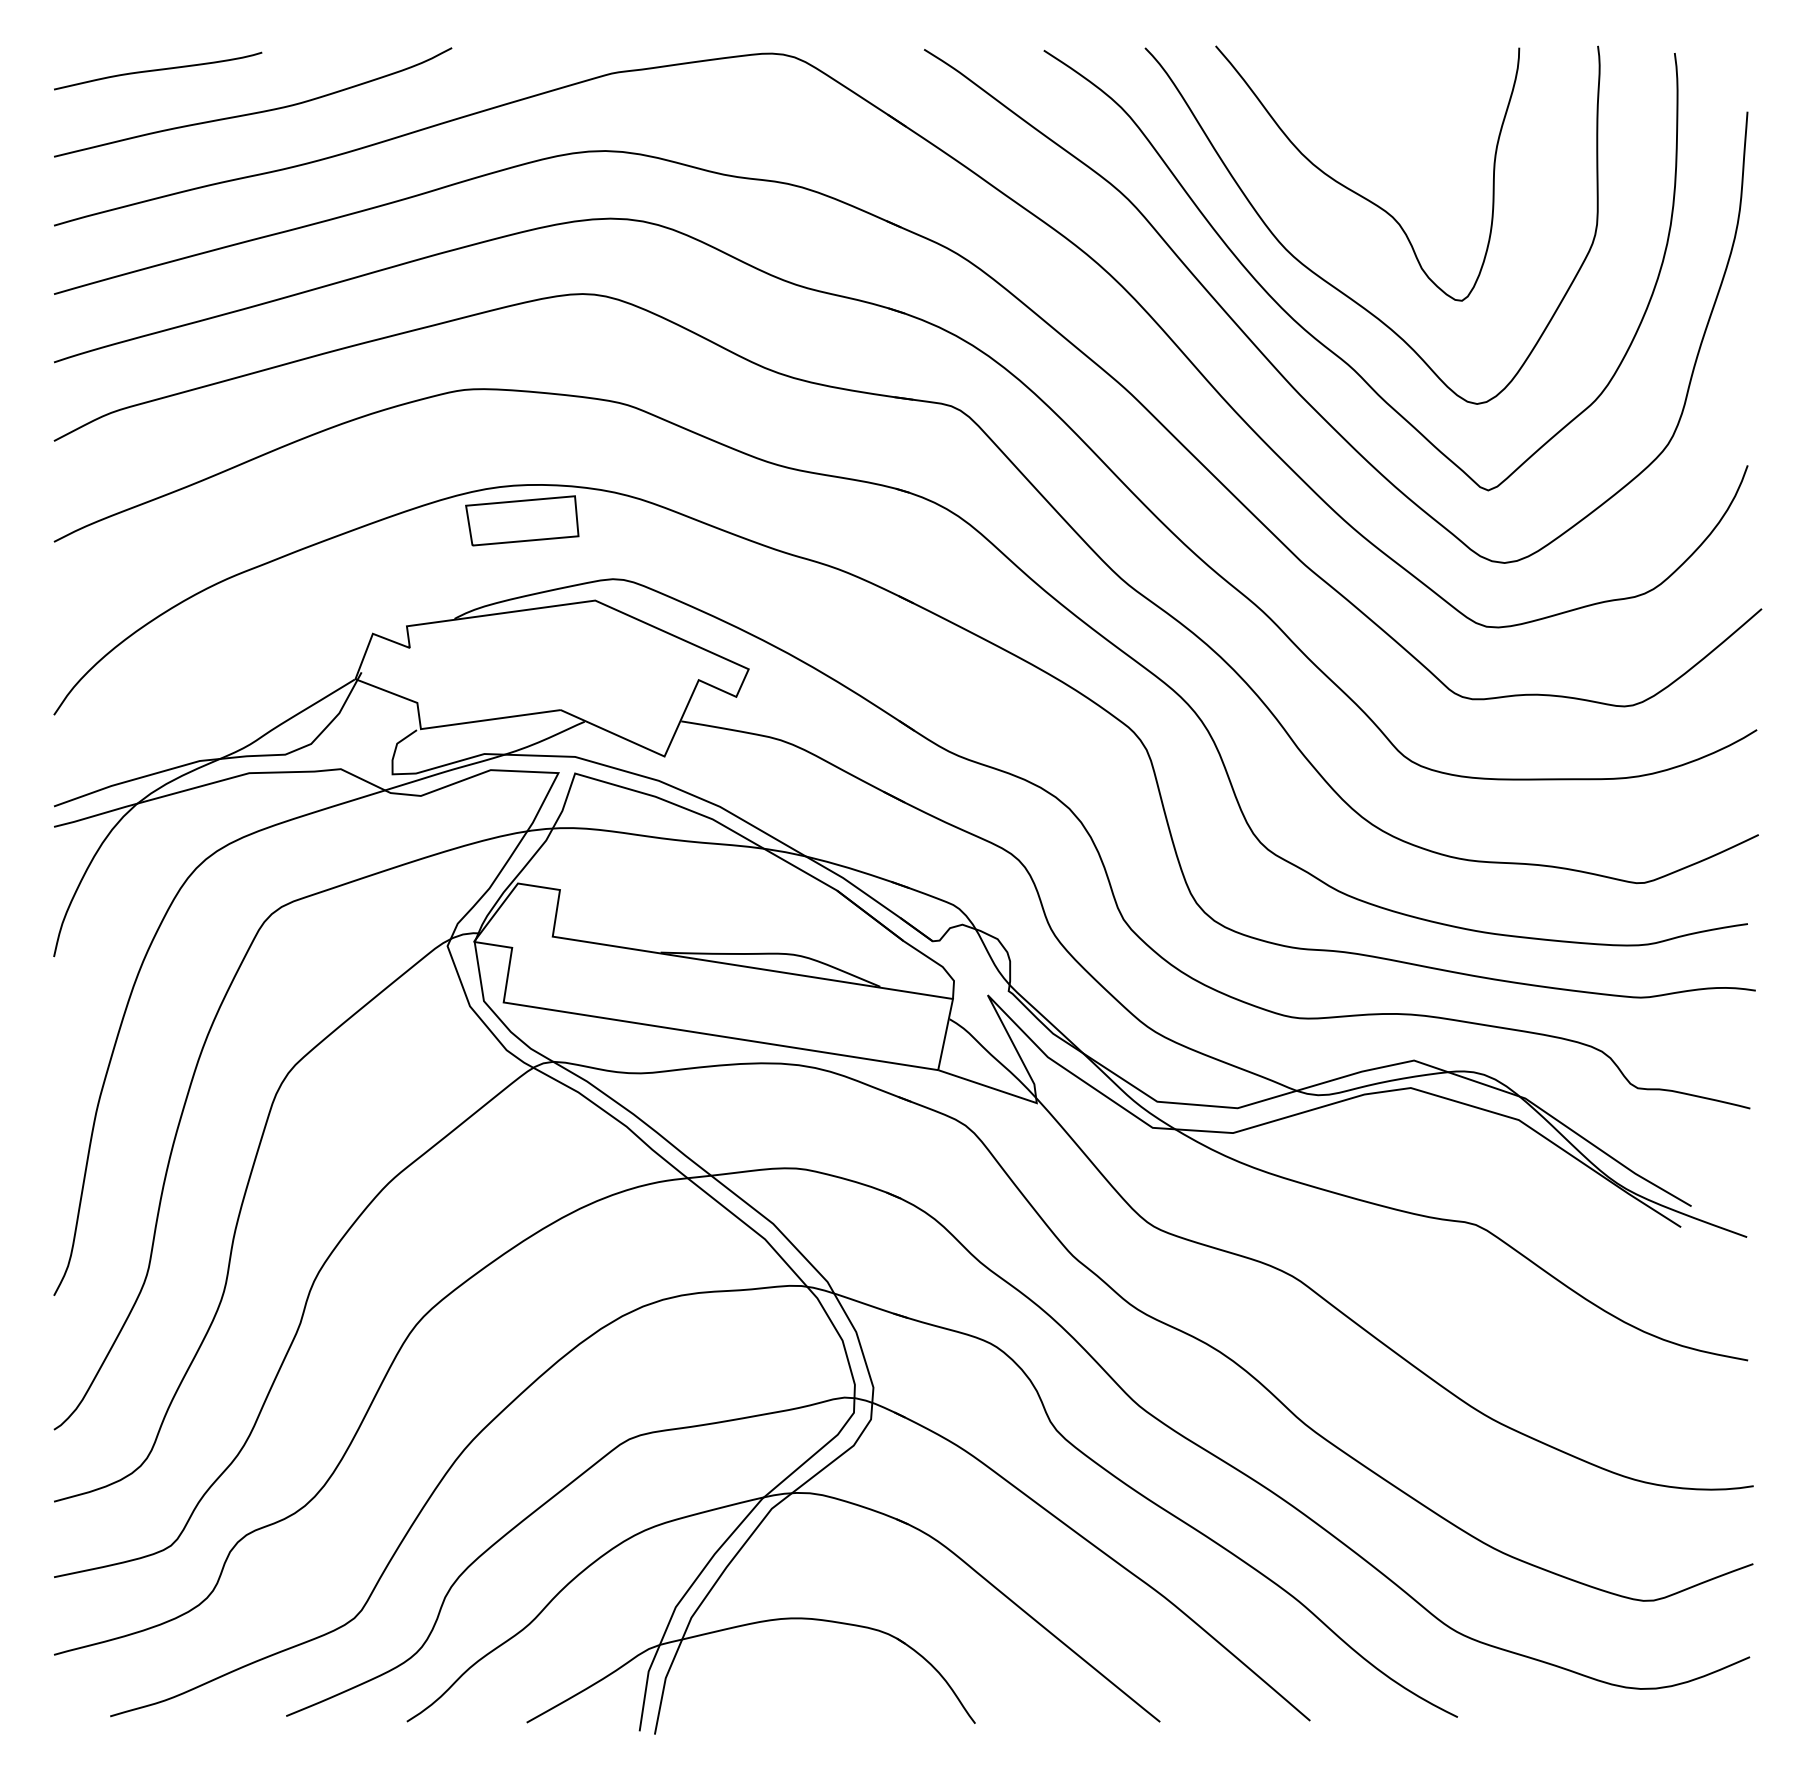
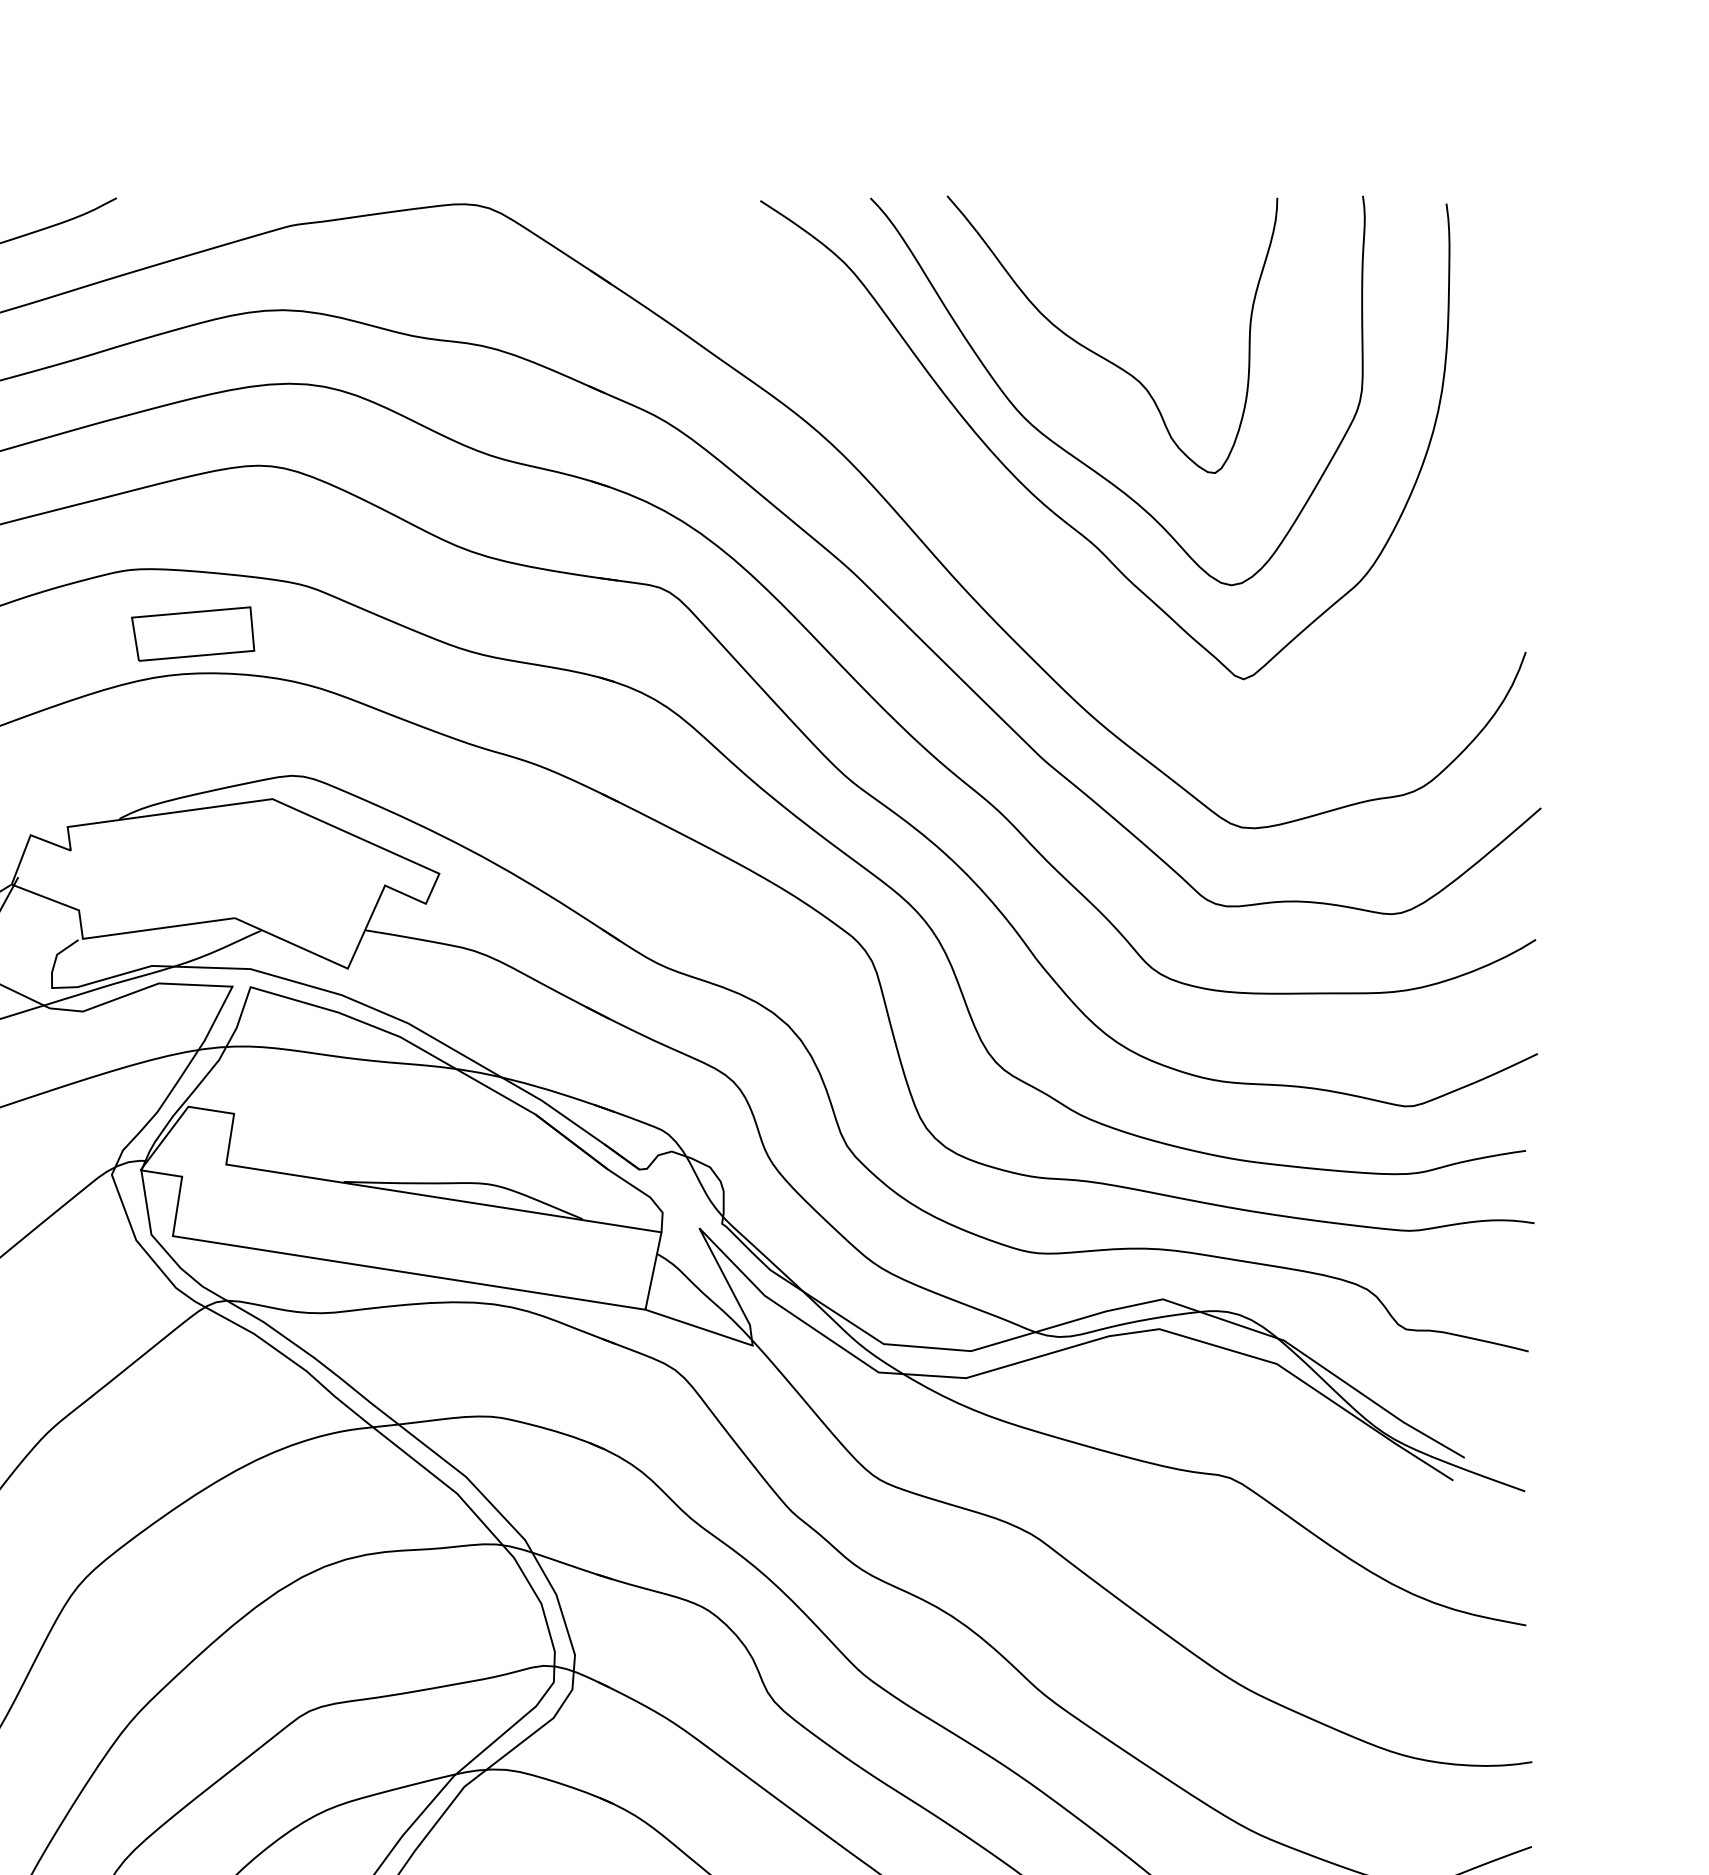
curve: (1275, 366) -> (1012, 544), removed
part: (522, 520) -> (193, 633), moved

